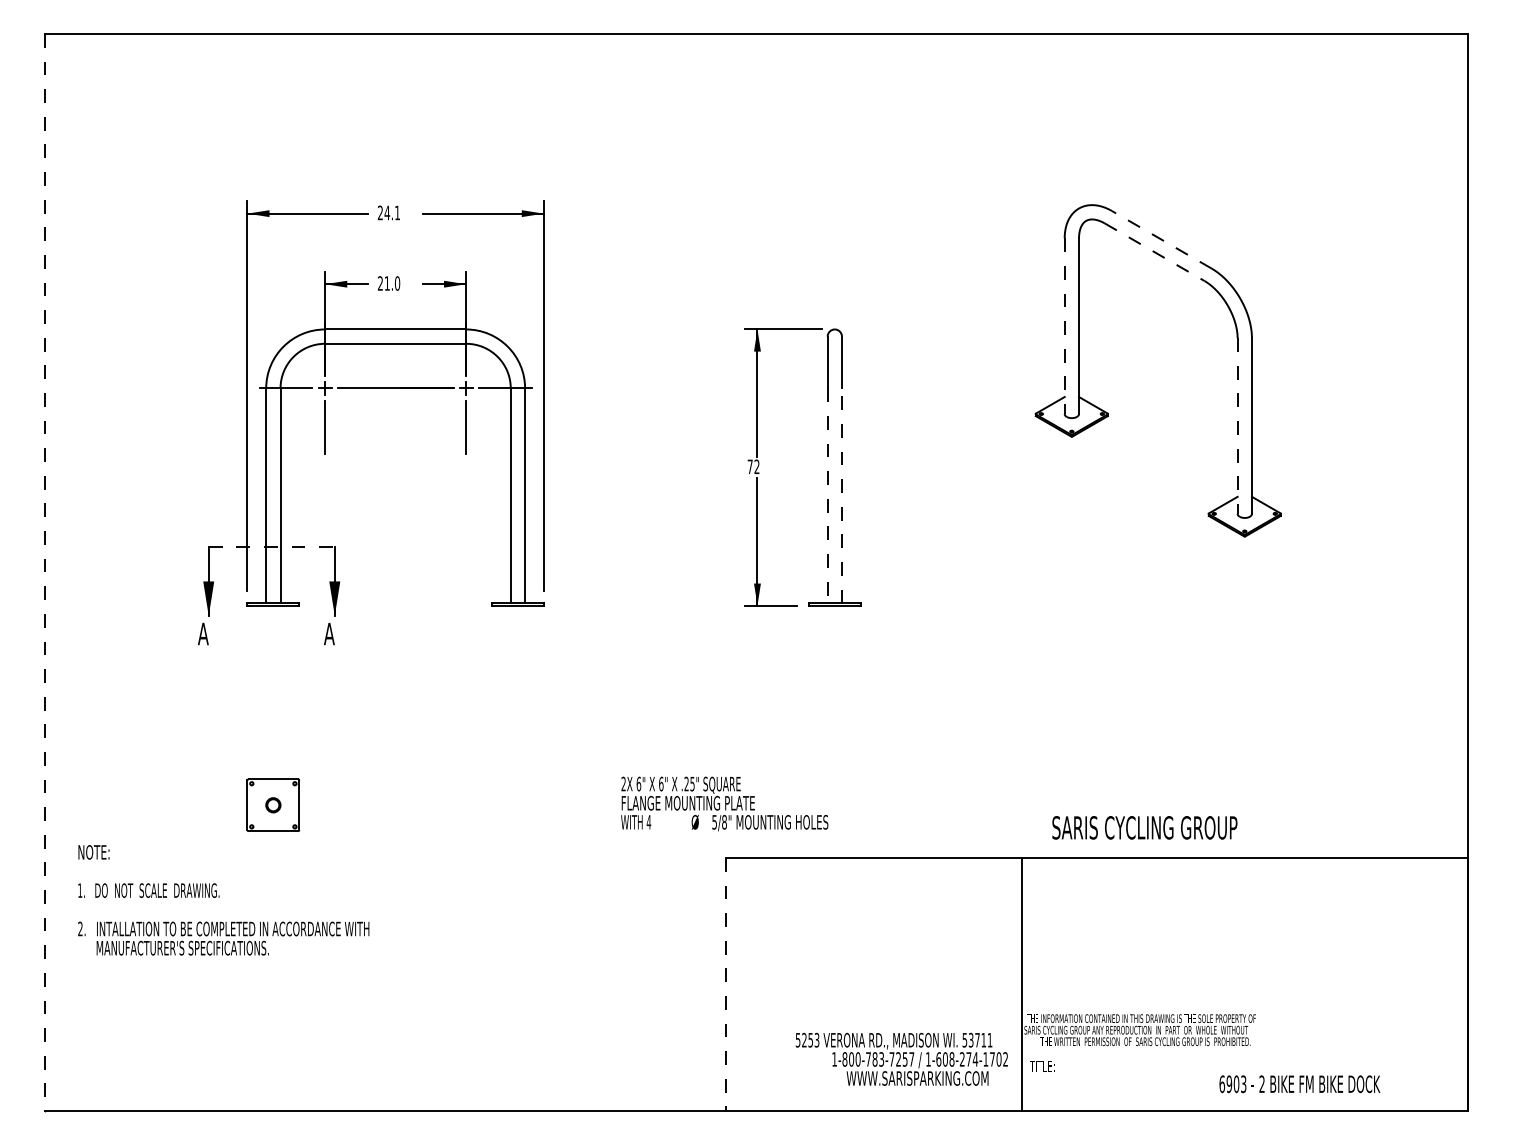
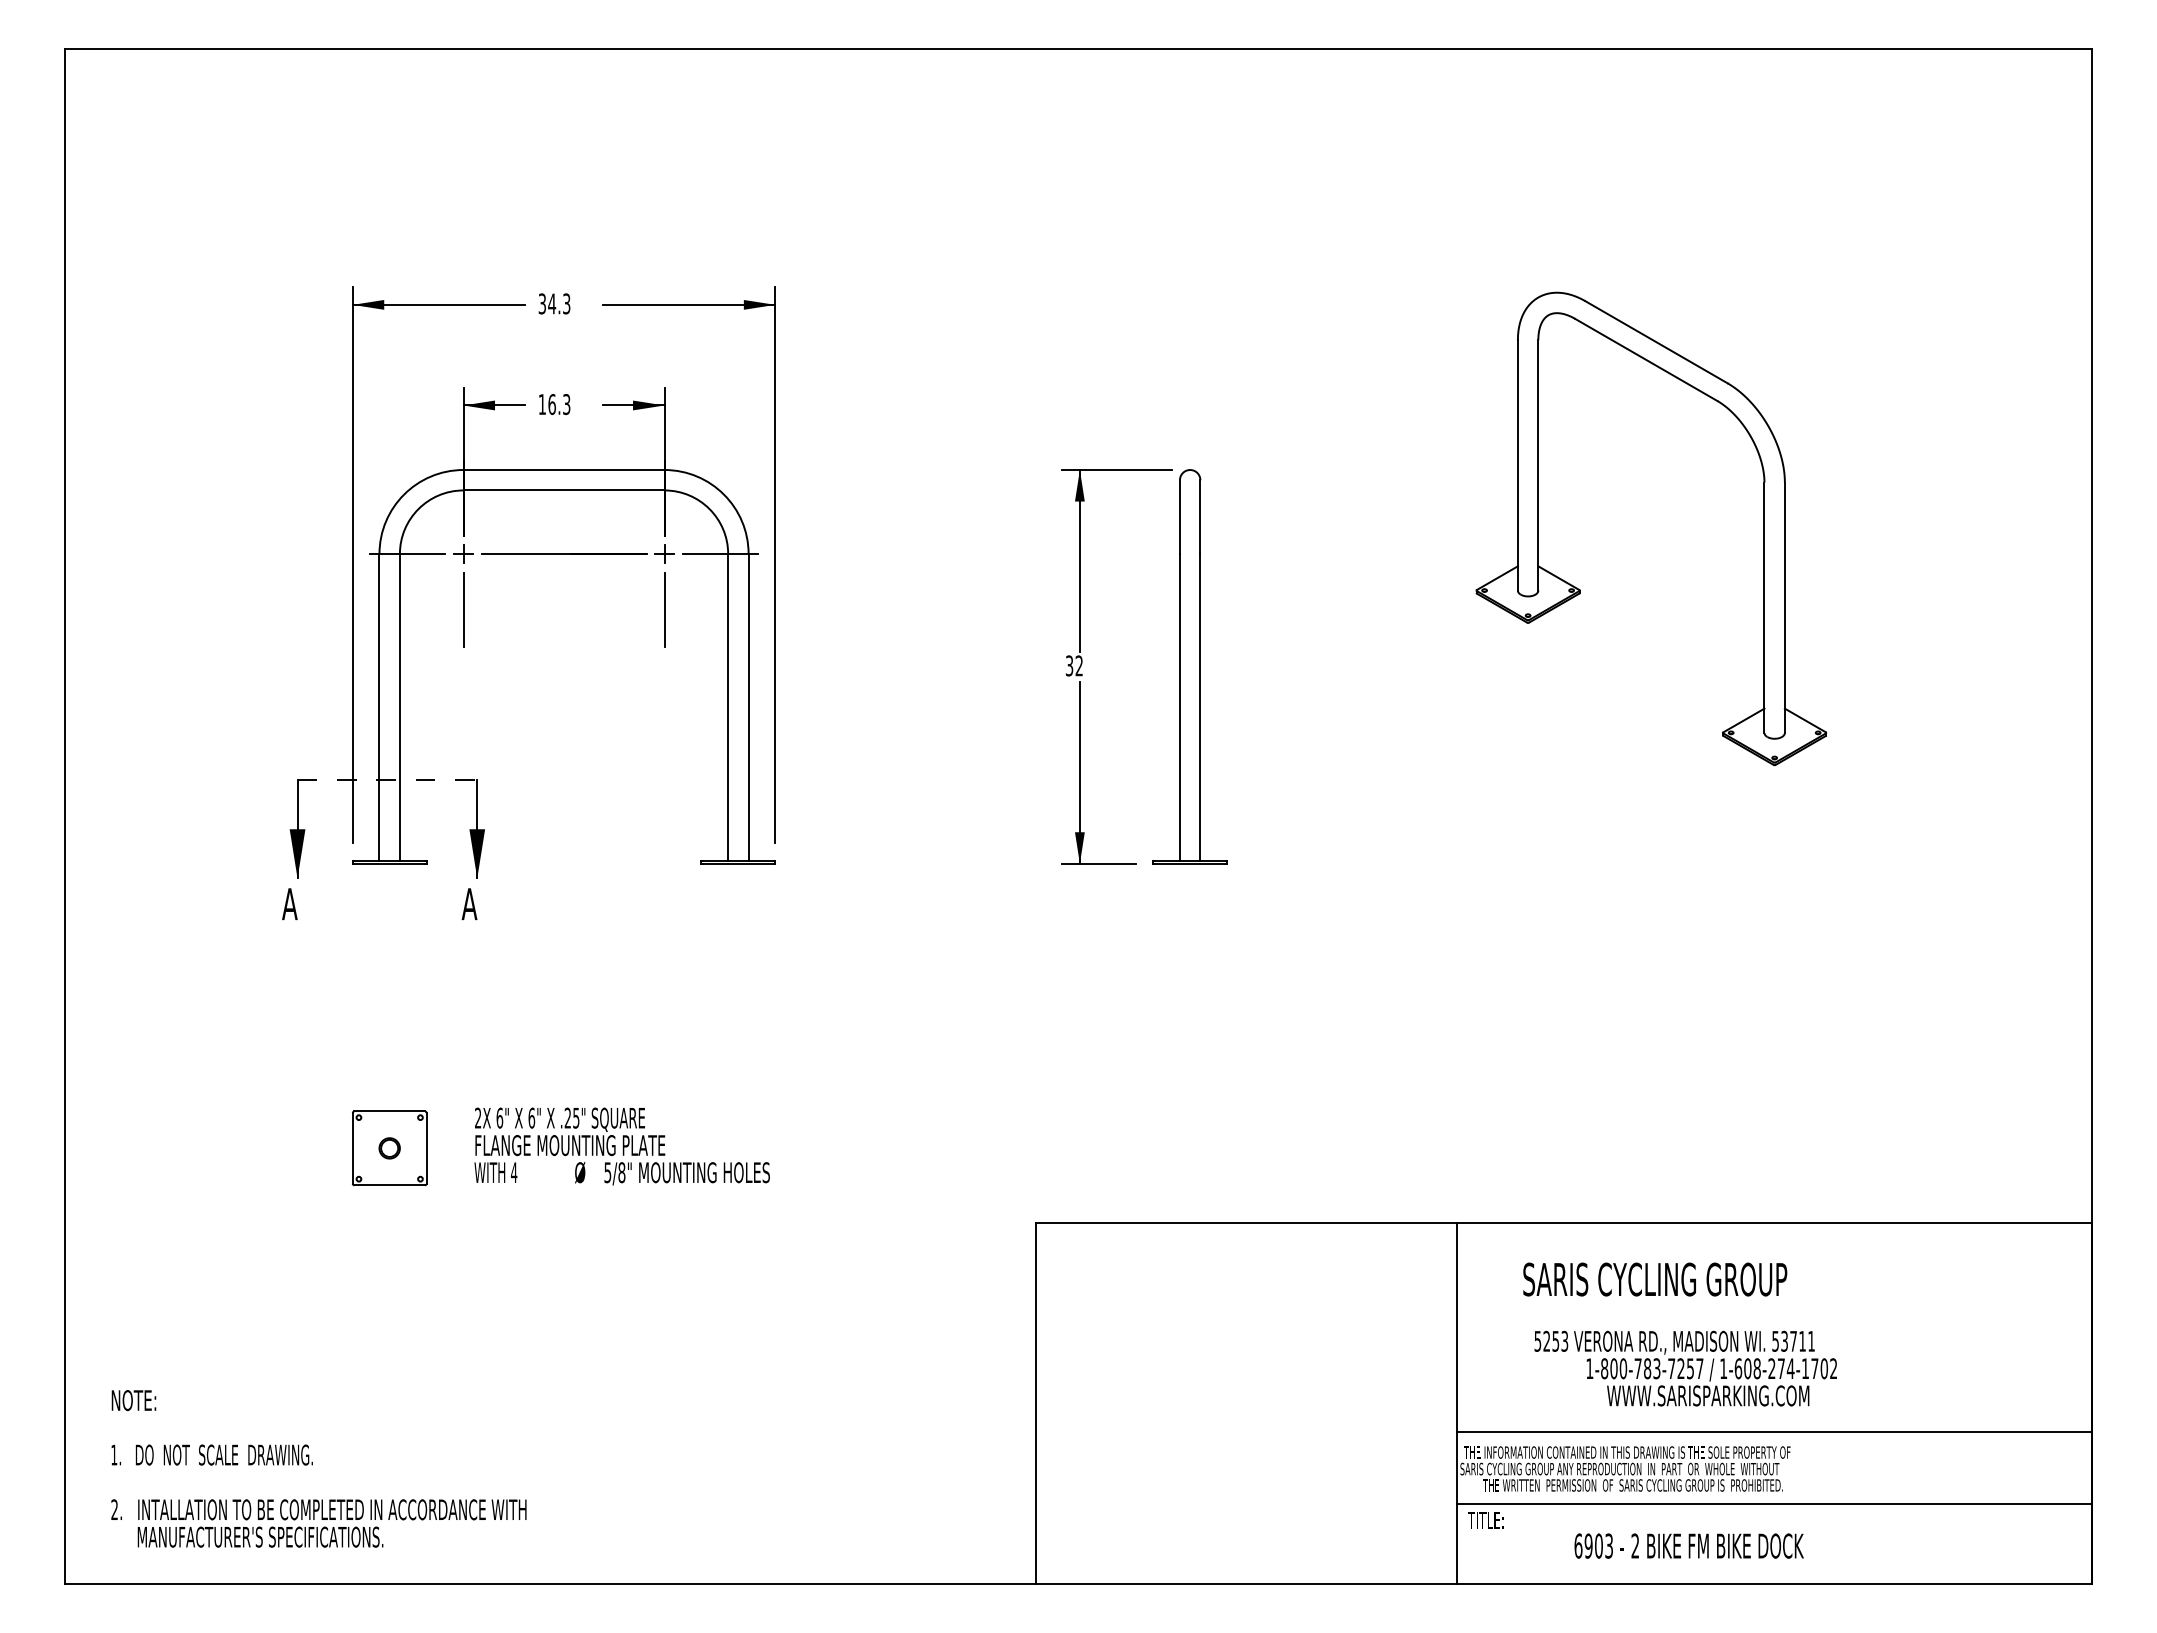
text: (388, 212) -> (554, 303), 24.1 -> 34.3
line: (1161, 240) -> (1656, 342), dashed -> solid
line: (1154, 252) -> (1646, 360), dashed -> solid
text: (388, 283) -> (554, 404), 21.0 -> 16.3
line: (1064, 326) -> (1517, 465), dashed -> solid
line: (1237, 426) -> (1764, 608), dashed -> solid
text: (750, 466) -> (1069, 665), 72 -> 32
line: (842, 495) -> (1200, 706), dashed -> solid
line: (827, 496) -> (1179, 707), dashed -> solid
line: (45, 572) -> (64, 816), dashed -> solid
text: (724, 803) -> (621, 1146), moved
text: (1145, 827) -> (1655, 1279), moved
text: (223, 900) -> (318, 1468), moved
line: (726, 984) -> (1035, 1404), dashed -> solid
line: (1244, 1003) -> (1774, 1431), added
line: (1244, 1055) -> (1774, 1504), added
text: (901, 1059) -> (1685, 1368), moved
text: (1299, 1083) -> (1688, 1545), moved

